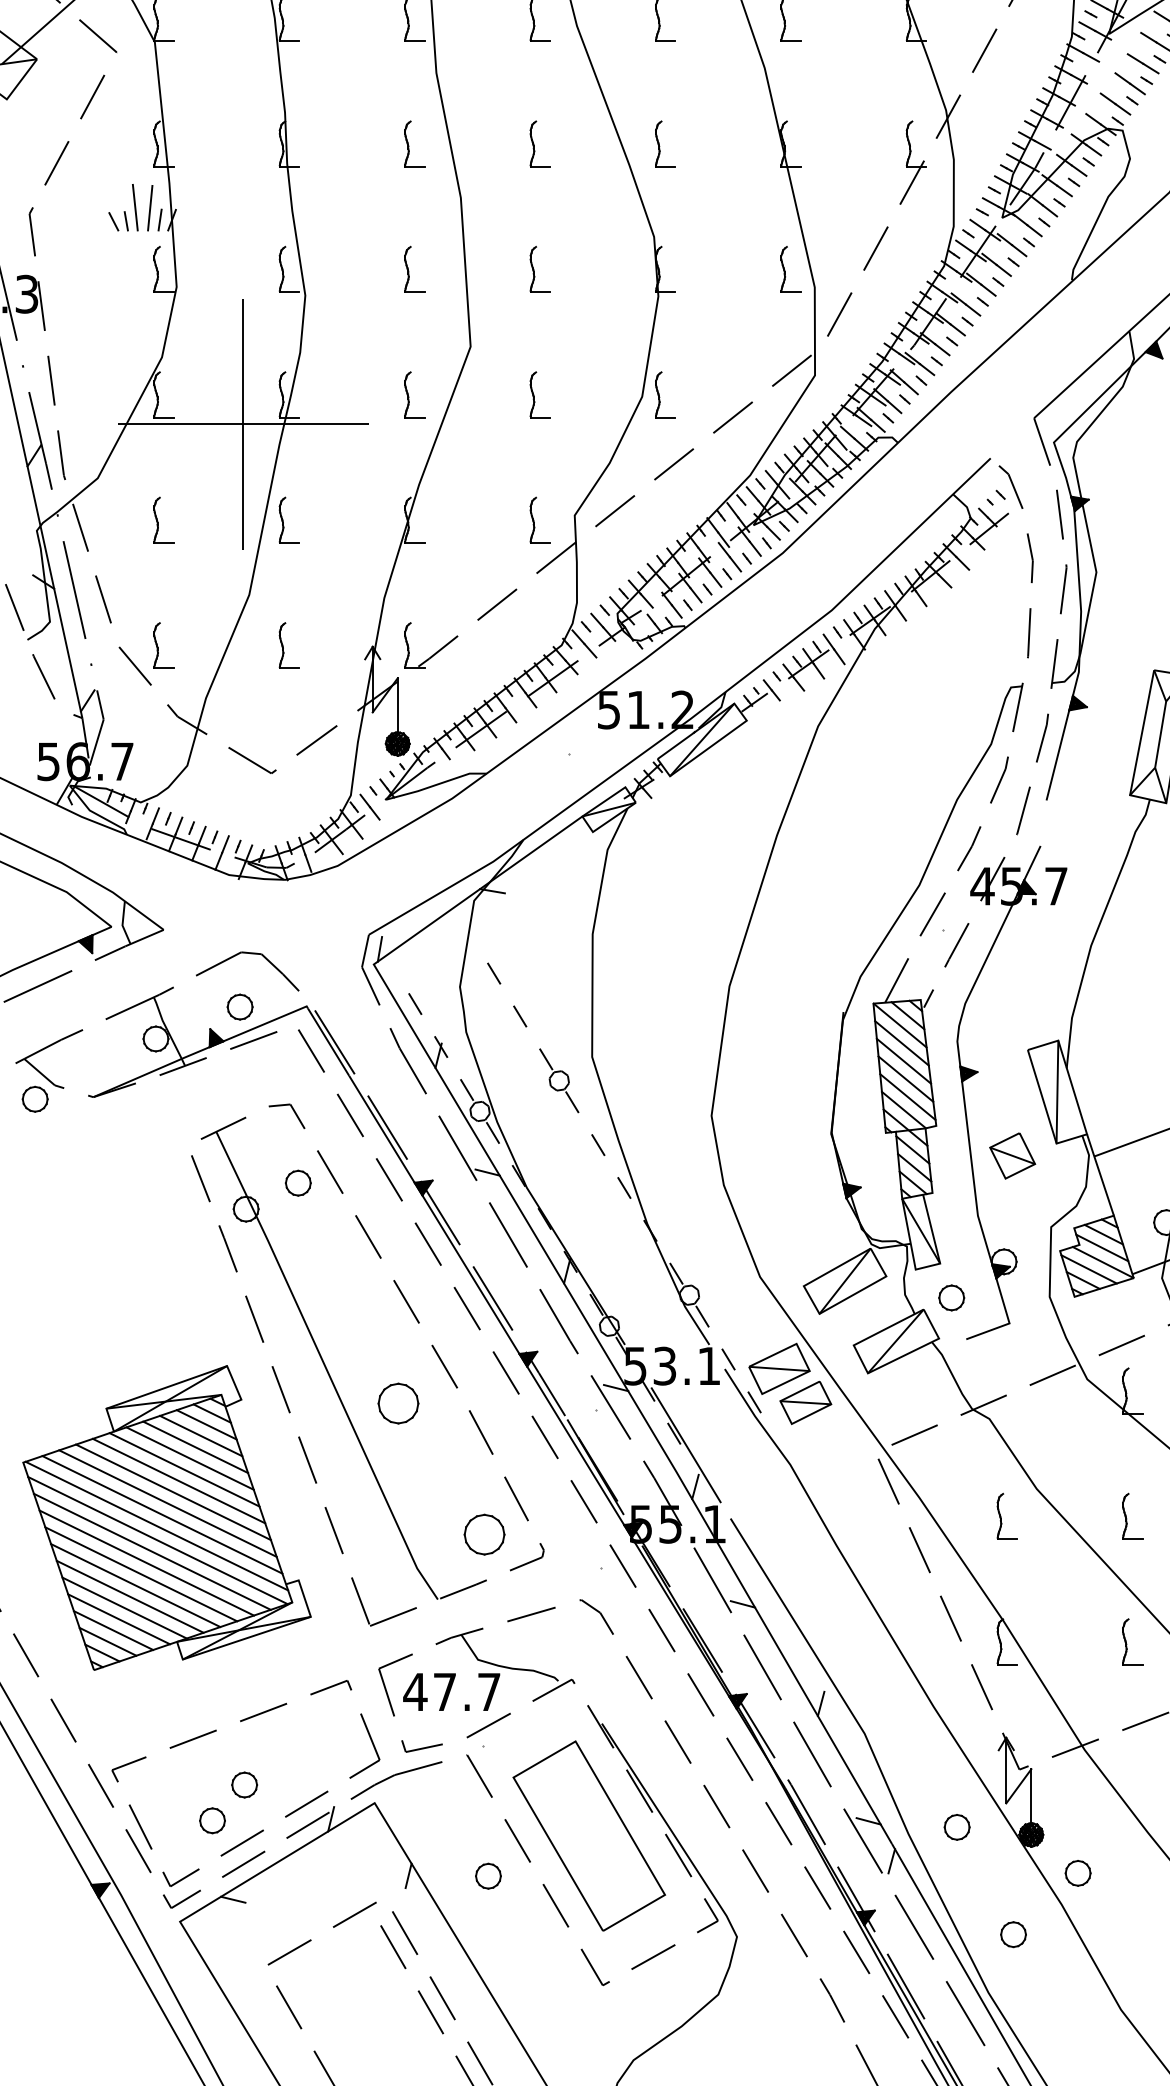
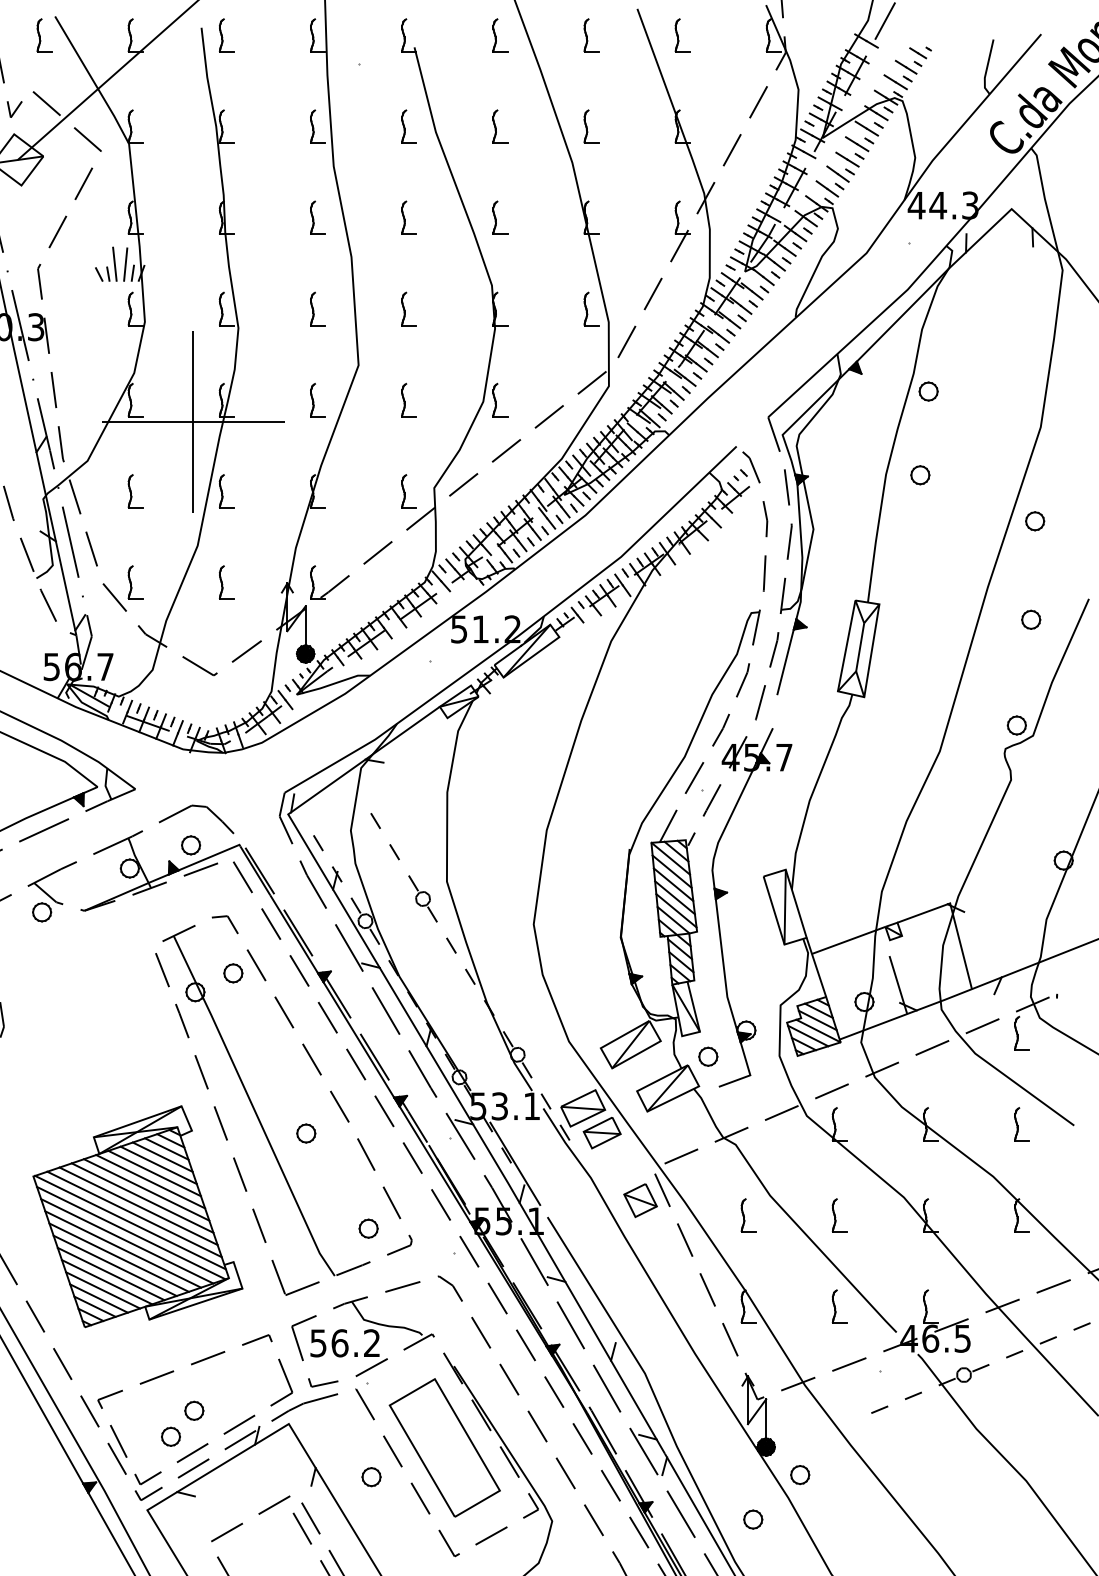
part: (1012, 1155) -> (640, 1200), moved
part: (398, 1403) -> (306, 1133), size x0.62
part: (484, 1534) -> (368, 1228), size x0.62
text: (451, 1692) -> (344, 1343), 47.7 -> 56.2
part: (957, 1827) -> (712, 1441), removed

